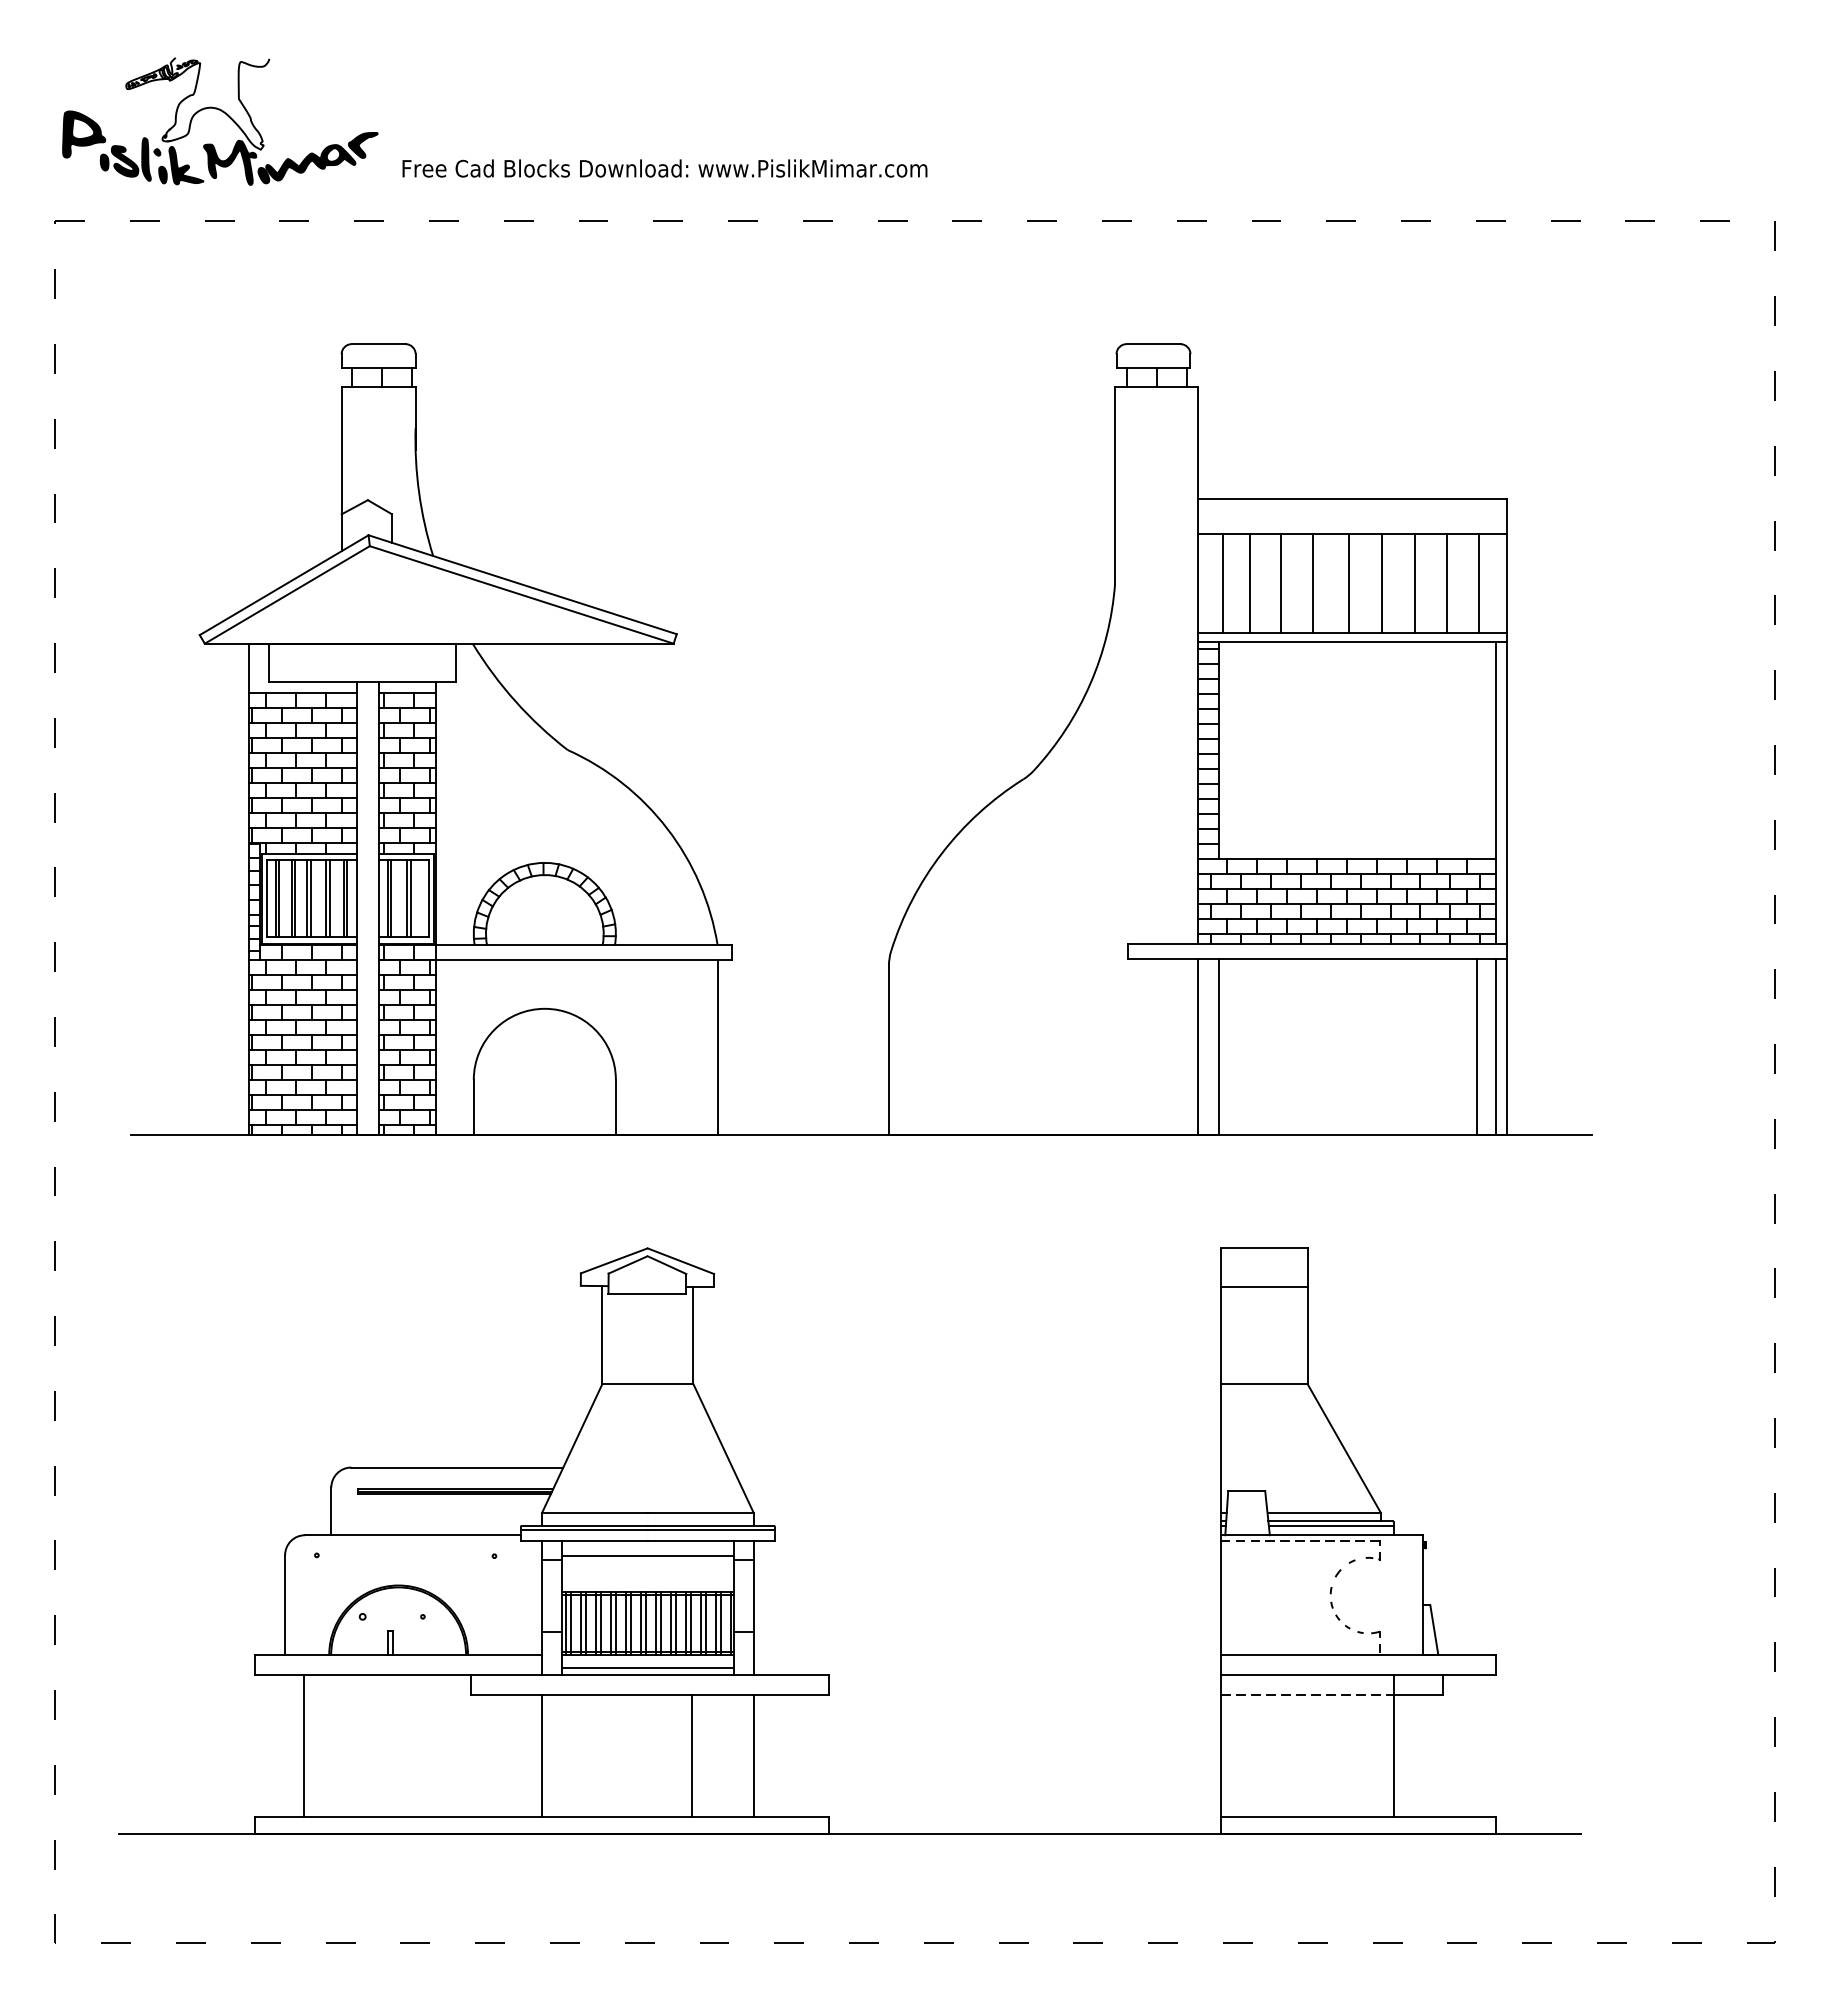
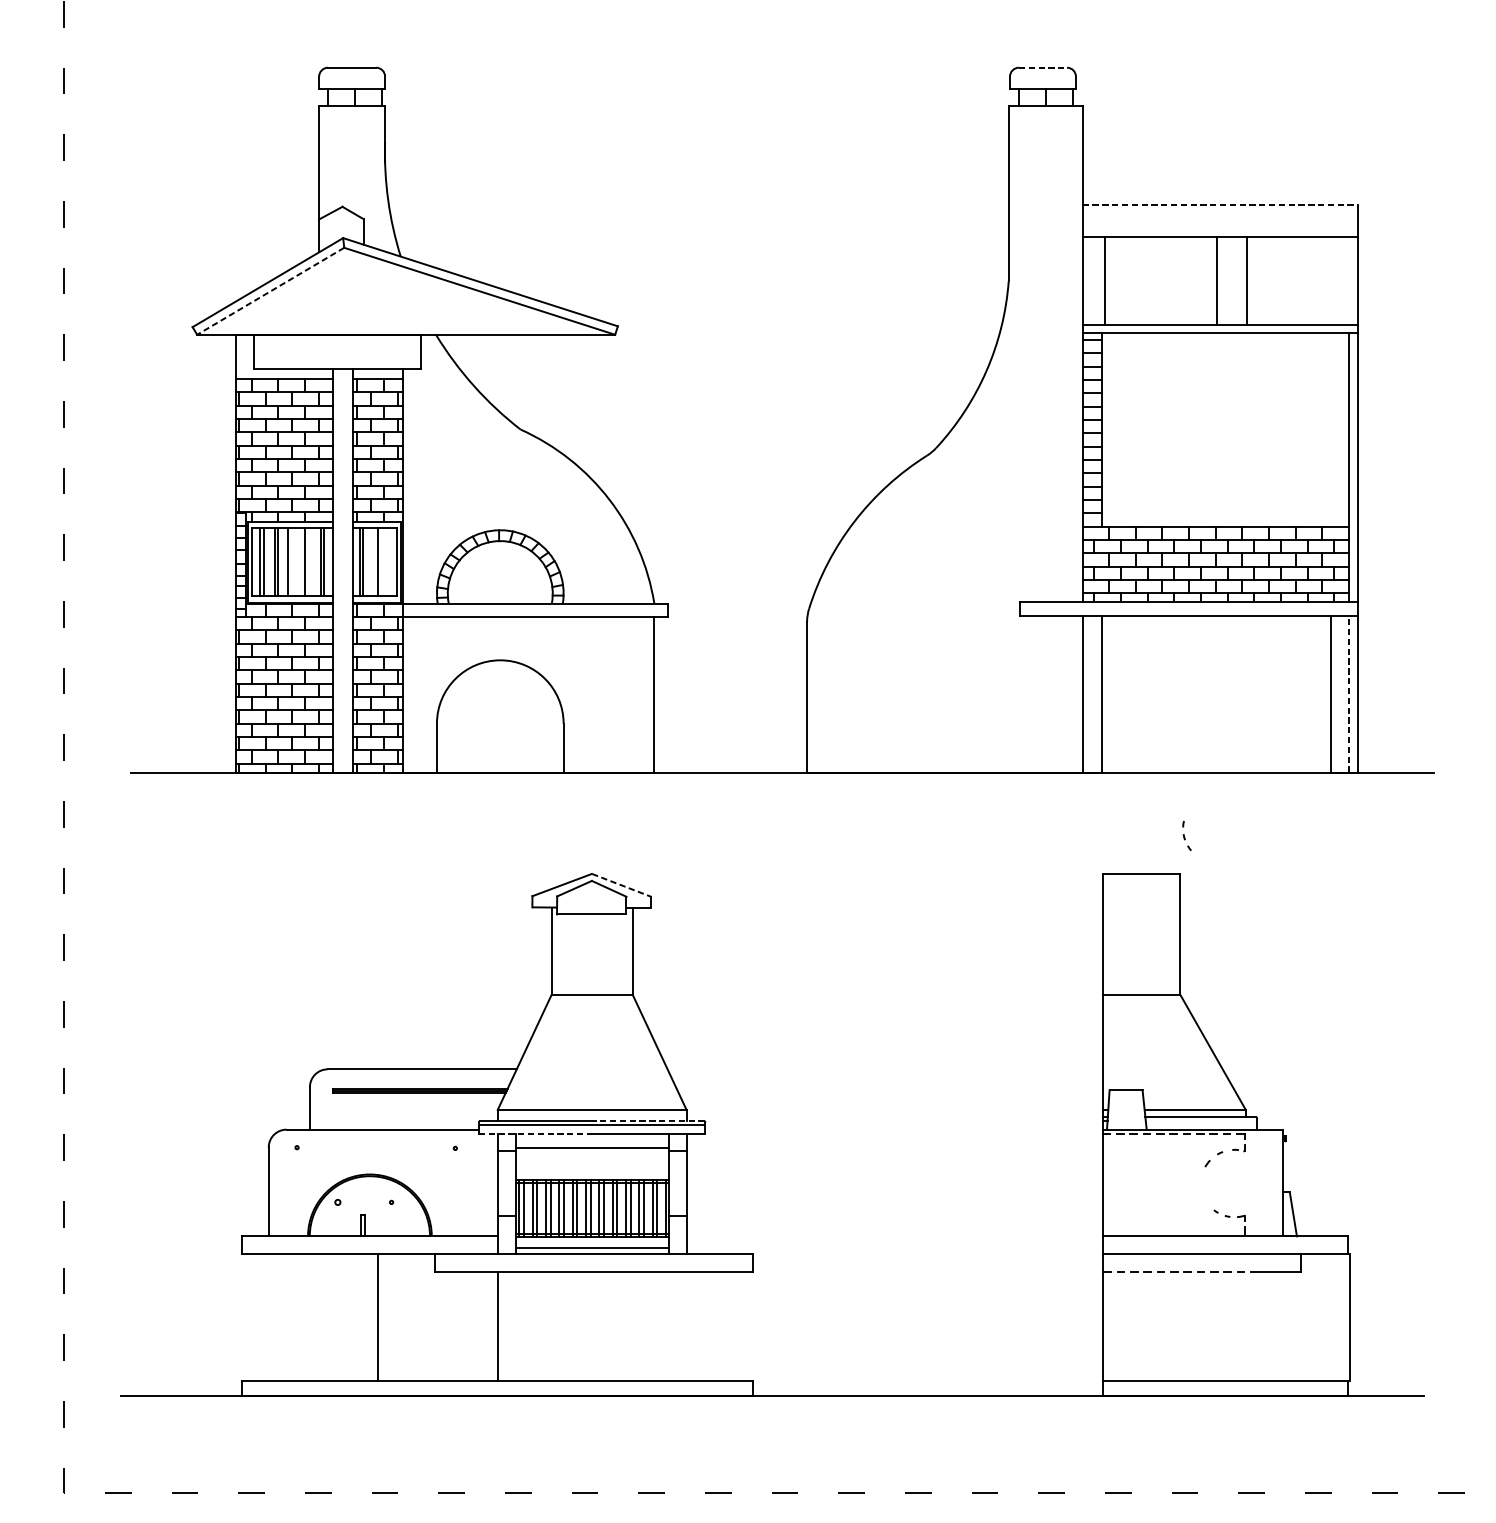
line: (1153, 344) -> (1042, 68), solid -> dashed
line: (1352, 498) -> (1220, 205), solid -> dashed
line: (1249, 582) -> (1128, 280), removed
line: (1281, 582) -> (1157, 280), removed
line: (1313, 582) -> (1185, 280), removed
line: (1414, 582) -> (1275, 280), removed
line: (1447, 582) -> (1305, 280), removed
line: (1478, 582) -> (1332, 280), removed
line: (287, 594) -> (270, 290), solid -> dashed
line: (310, 898) -> (291, 561), removed
line: (329, 898) -> (308, 561), removed
line: (411, 898) -> (381, 561), removed
line: (1496, 1046) -> (1348, 693), solid -> dashed
line: (681, 1261) -> (622, 885), solid -> dashed
line: (1264, 1286) -> (1141, 907), removed
line: (710, 1525) -> (647, 1121), solid -> dashed
line: (1330, 1525) -> (1200, 1121), removed
line: (584, 1540) -> (535, 1134), solid -> dashed
part: (1334, 1603) -> (1186, 835), moved
line: (303, 1745) -> (377, 1317), moved
line: (1394, 1745) -> (1350, 1317), moved
line: (691, 1755) -> (631, 1326), removed
line: (753, 1755) -> (686, 1326), removed

